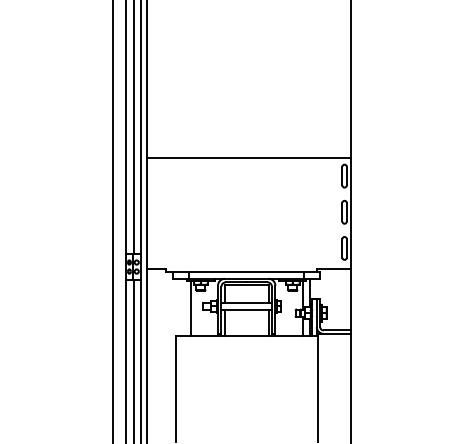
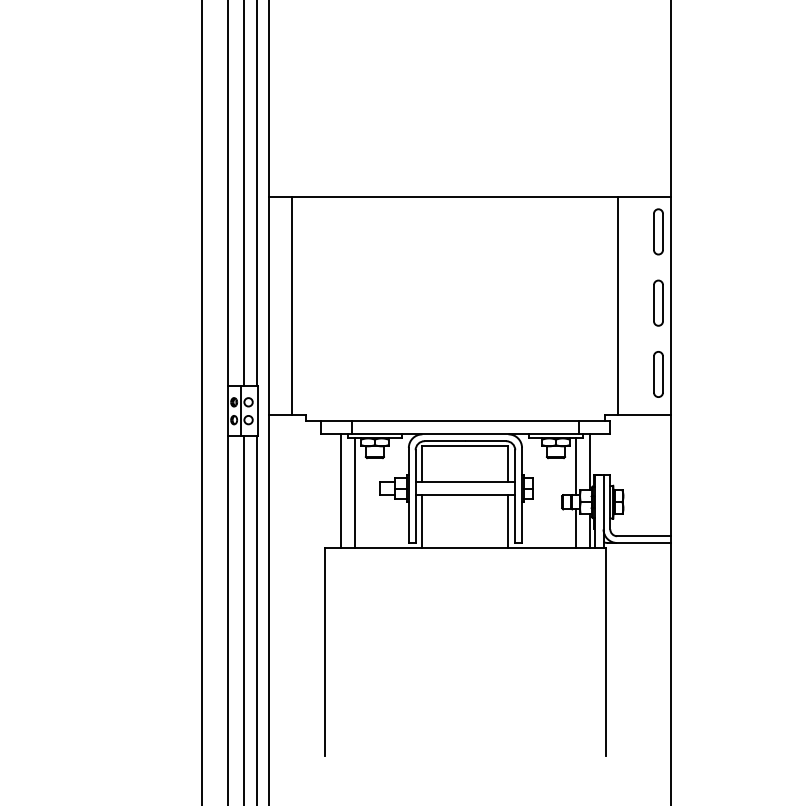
line: (158, 213) -> (291, 305), added
line: (324, 213) -> (618, 305), added
line: (183, 307) -> (340, 490), added

